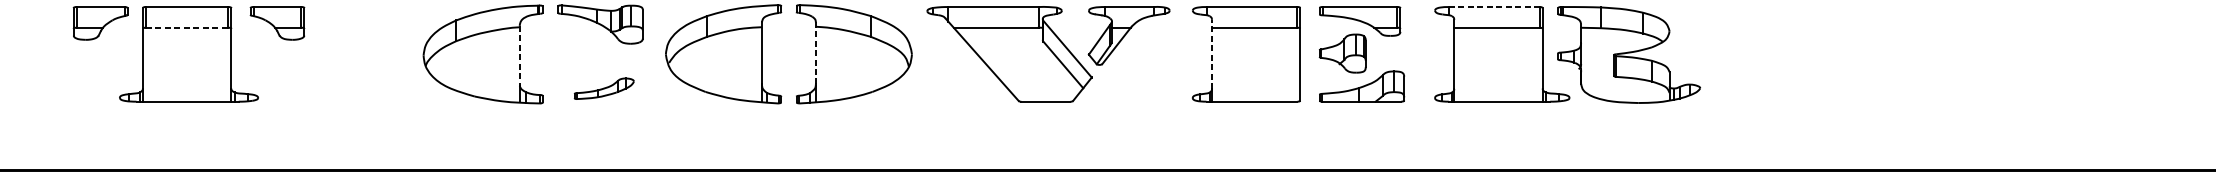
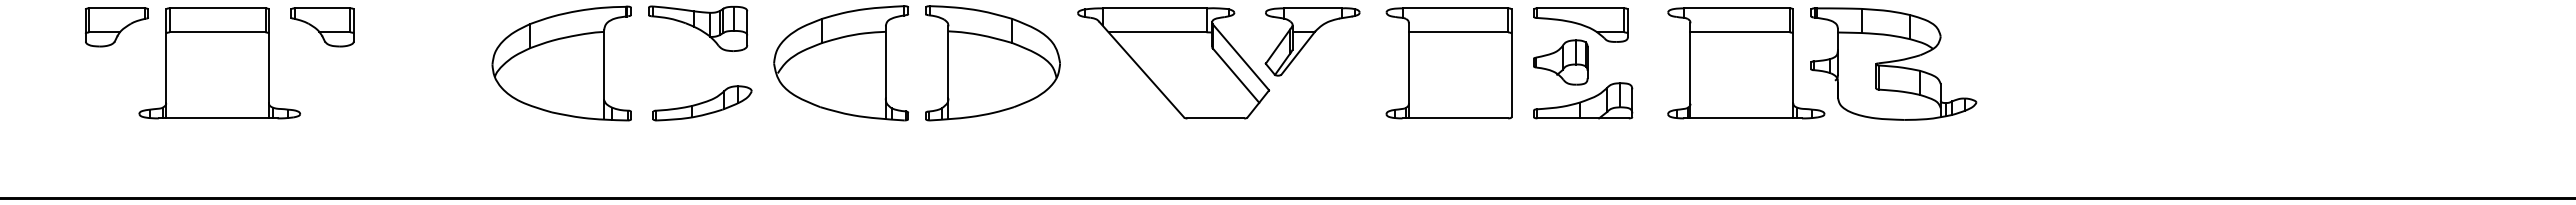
line: (1494, 7) -> (1737, 8), dashed -> solid
line: (187, 27) -> (217, 32), dashed -> solid
line: (815, 52) -> (948, 61), dashed -> solid
line: (1211, 54) -> (1408, 63), dashed -> solid
line: (519, 56) -> (604, 65), dashed -> solid
part: (604, 88) -> (702, 103), size x1.43

